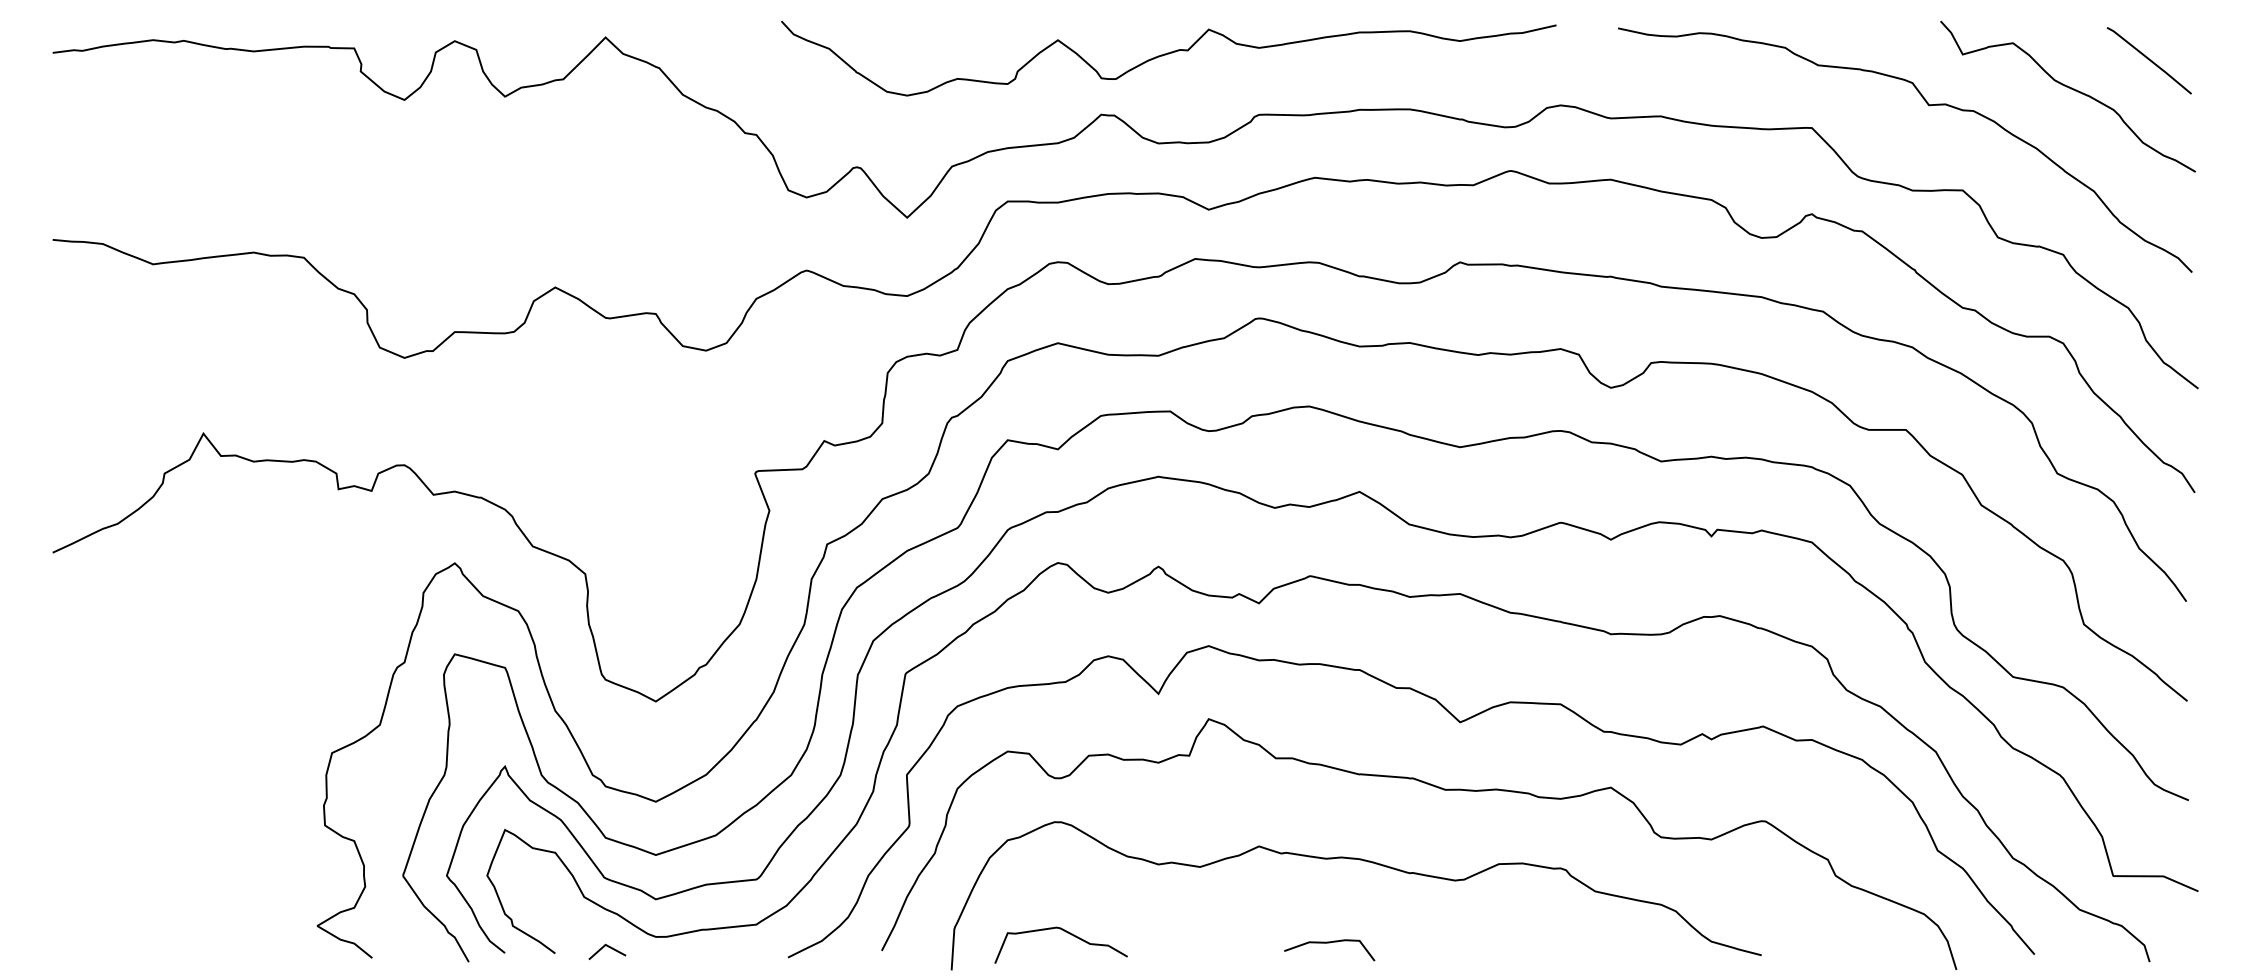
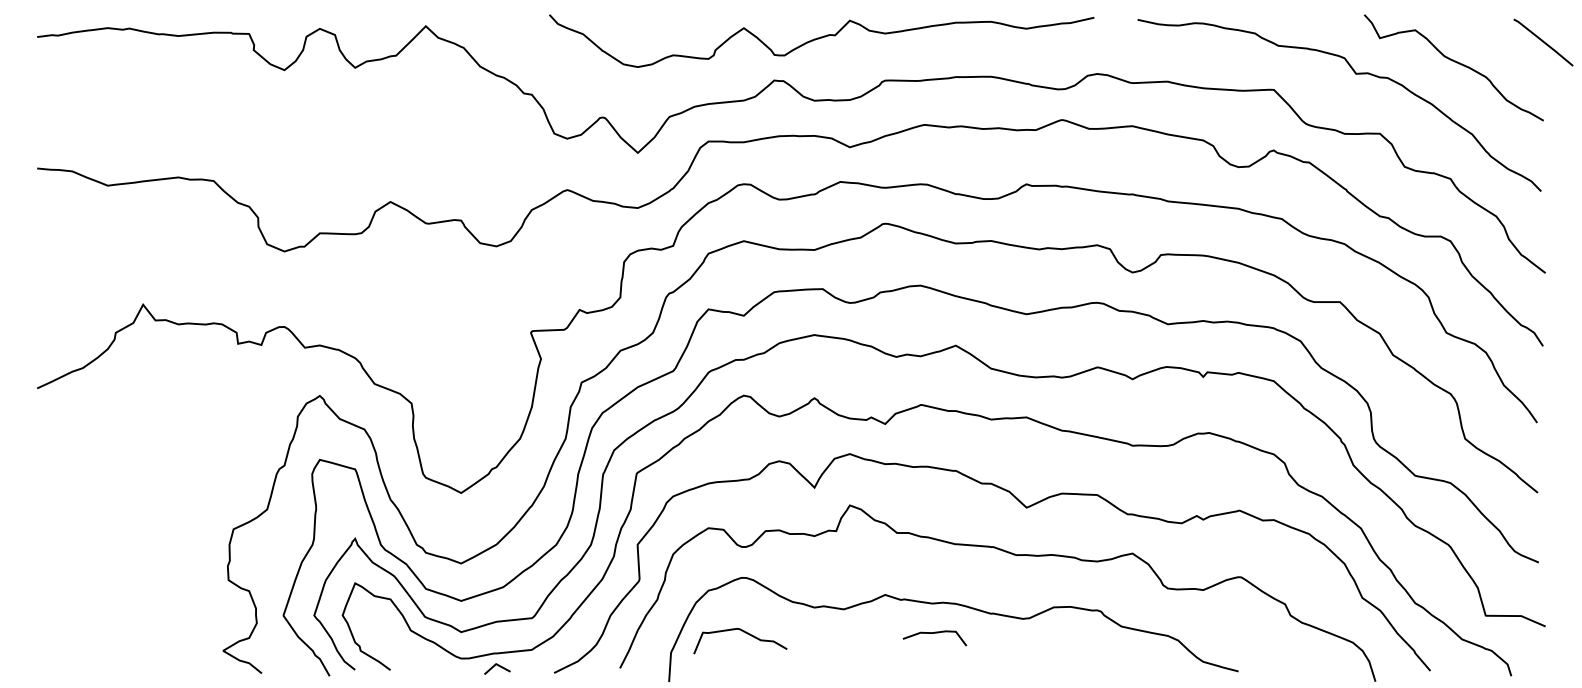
curve: (2148, 60) -> (1542, 42), moved
curve: (1065, 932) -> (743, 632), moved
curve: (1329, 943) -> (934, 633), moved
line: (608, 947) -> (498, 665), moved

